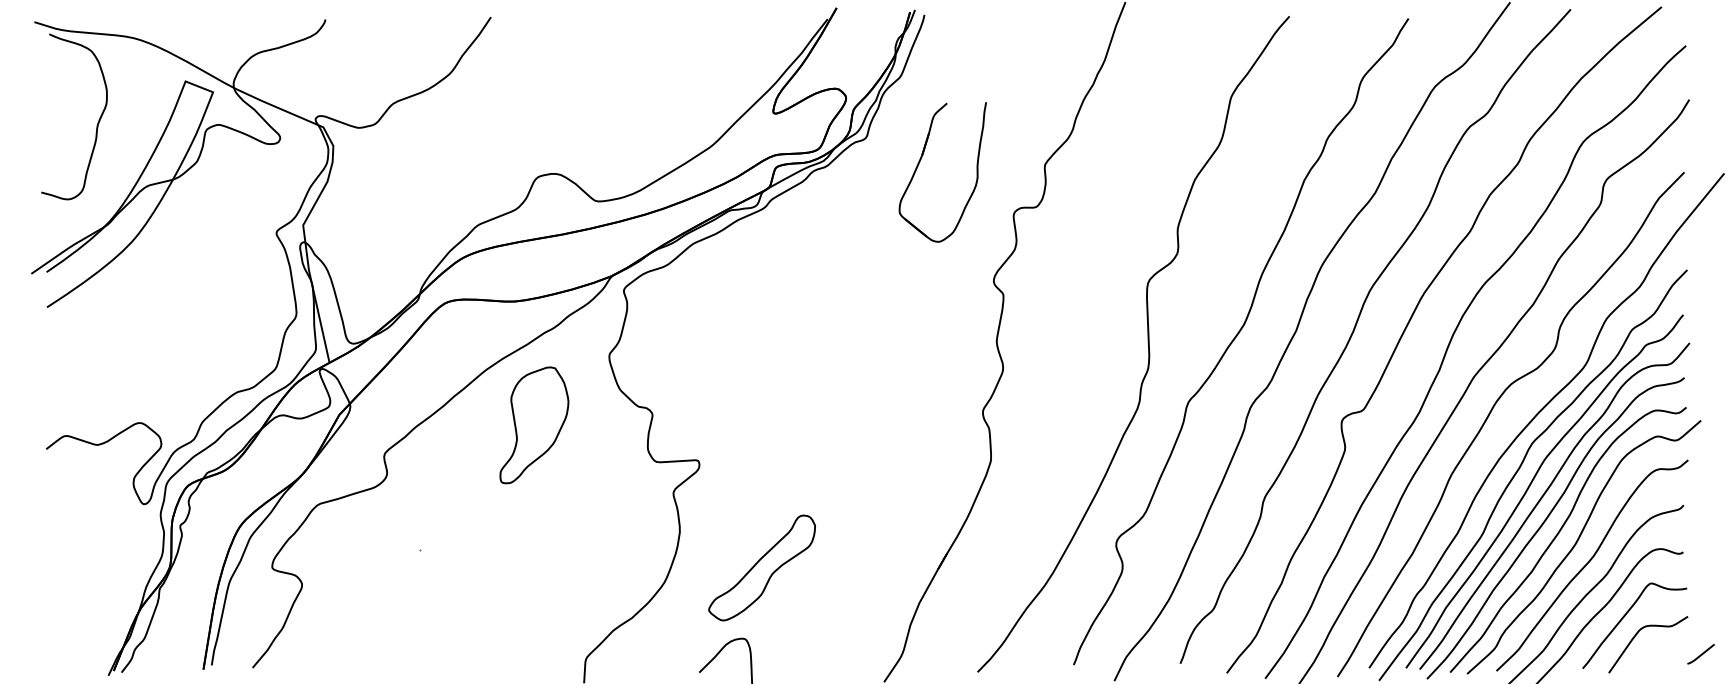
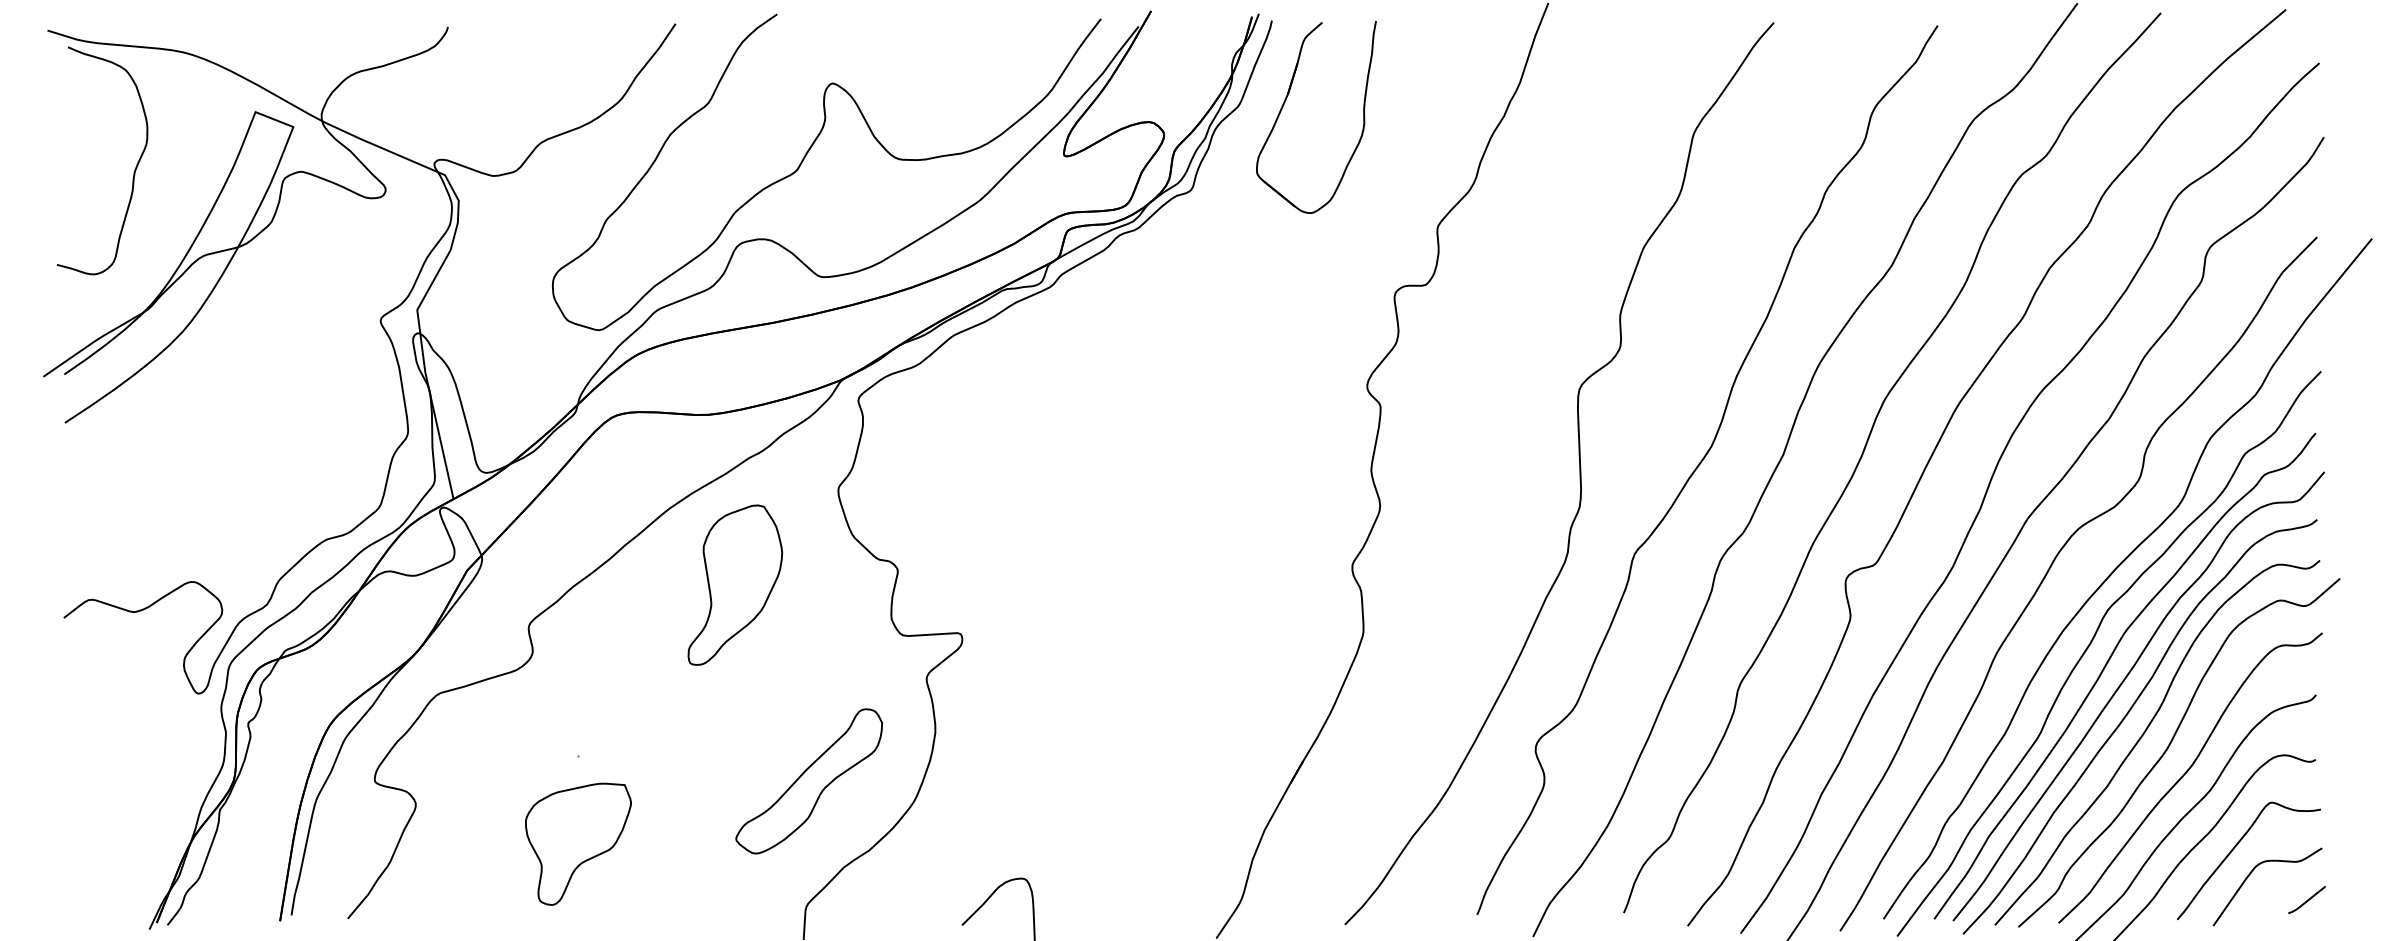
curve: (585, 115) -> (805, 158), added
part: (920, 162) -> (1285, 103), moved
part: (761, 567) -> (808, 780), moved
part: (420, 613) -> (578, 843), added
line: (1700, 654) -> (2306, 900), moved

